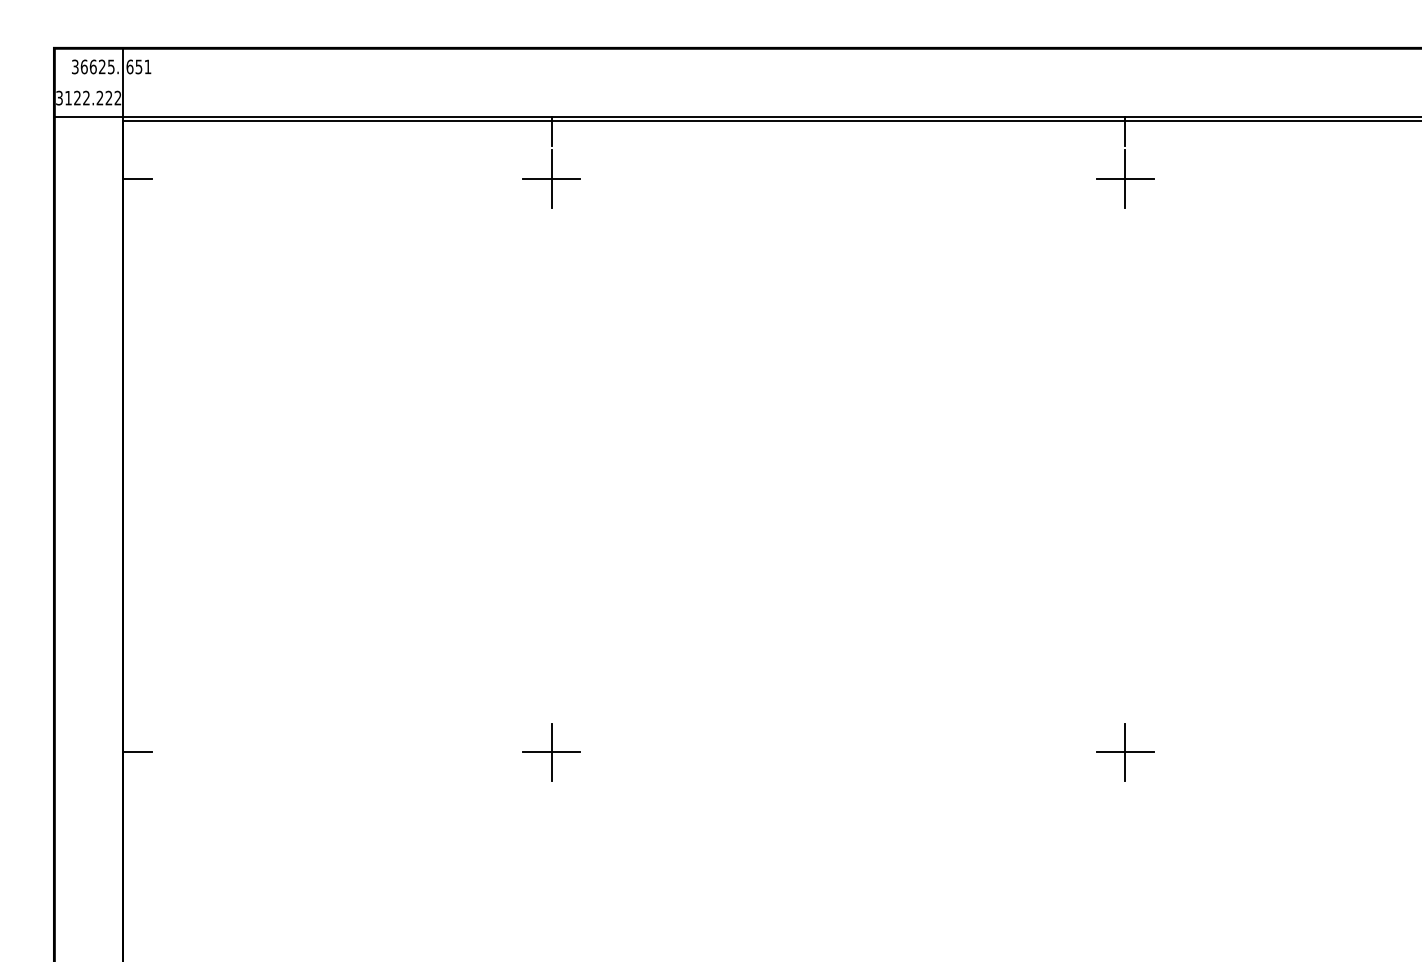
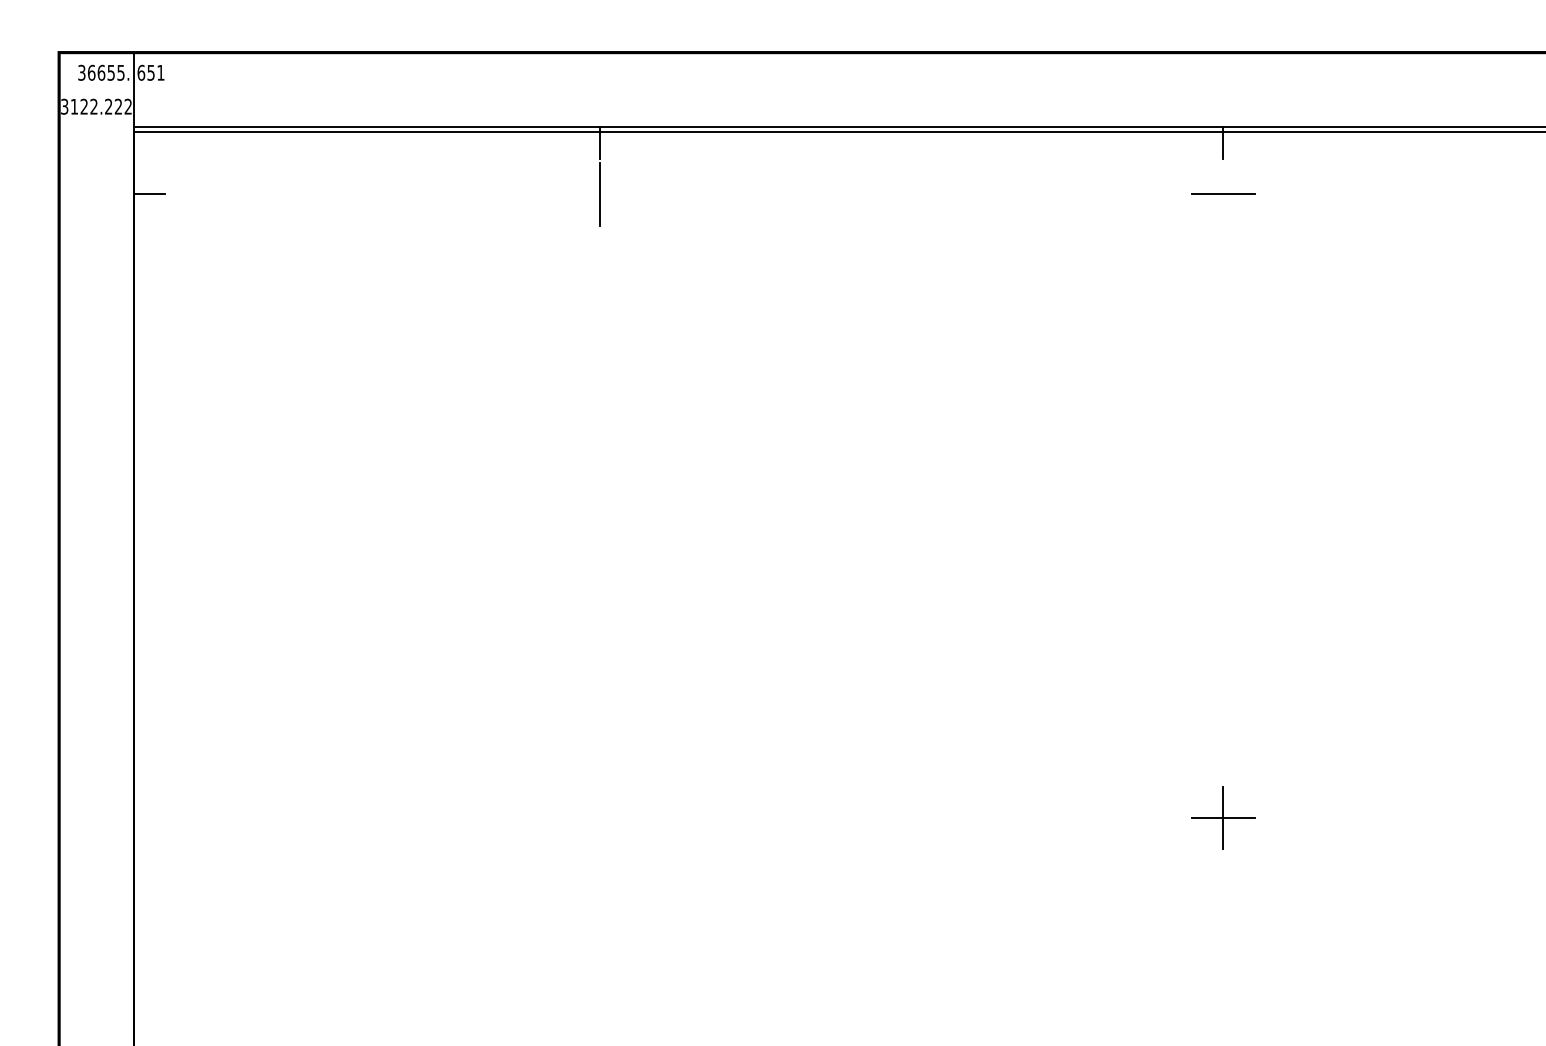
text: (101, 66) -> (110, 72), 36625. -> 36655.
line: (88, 117) -> (96, 127), removed
line: (551, 178) -> (599, 194), removed
line: (1125, 178) -> (1223, 194), removed
part: (551, 751) -> (599, 817), removed
line: (137, 752) -> (149, 818), removed

